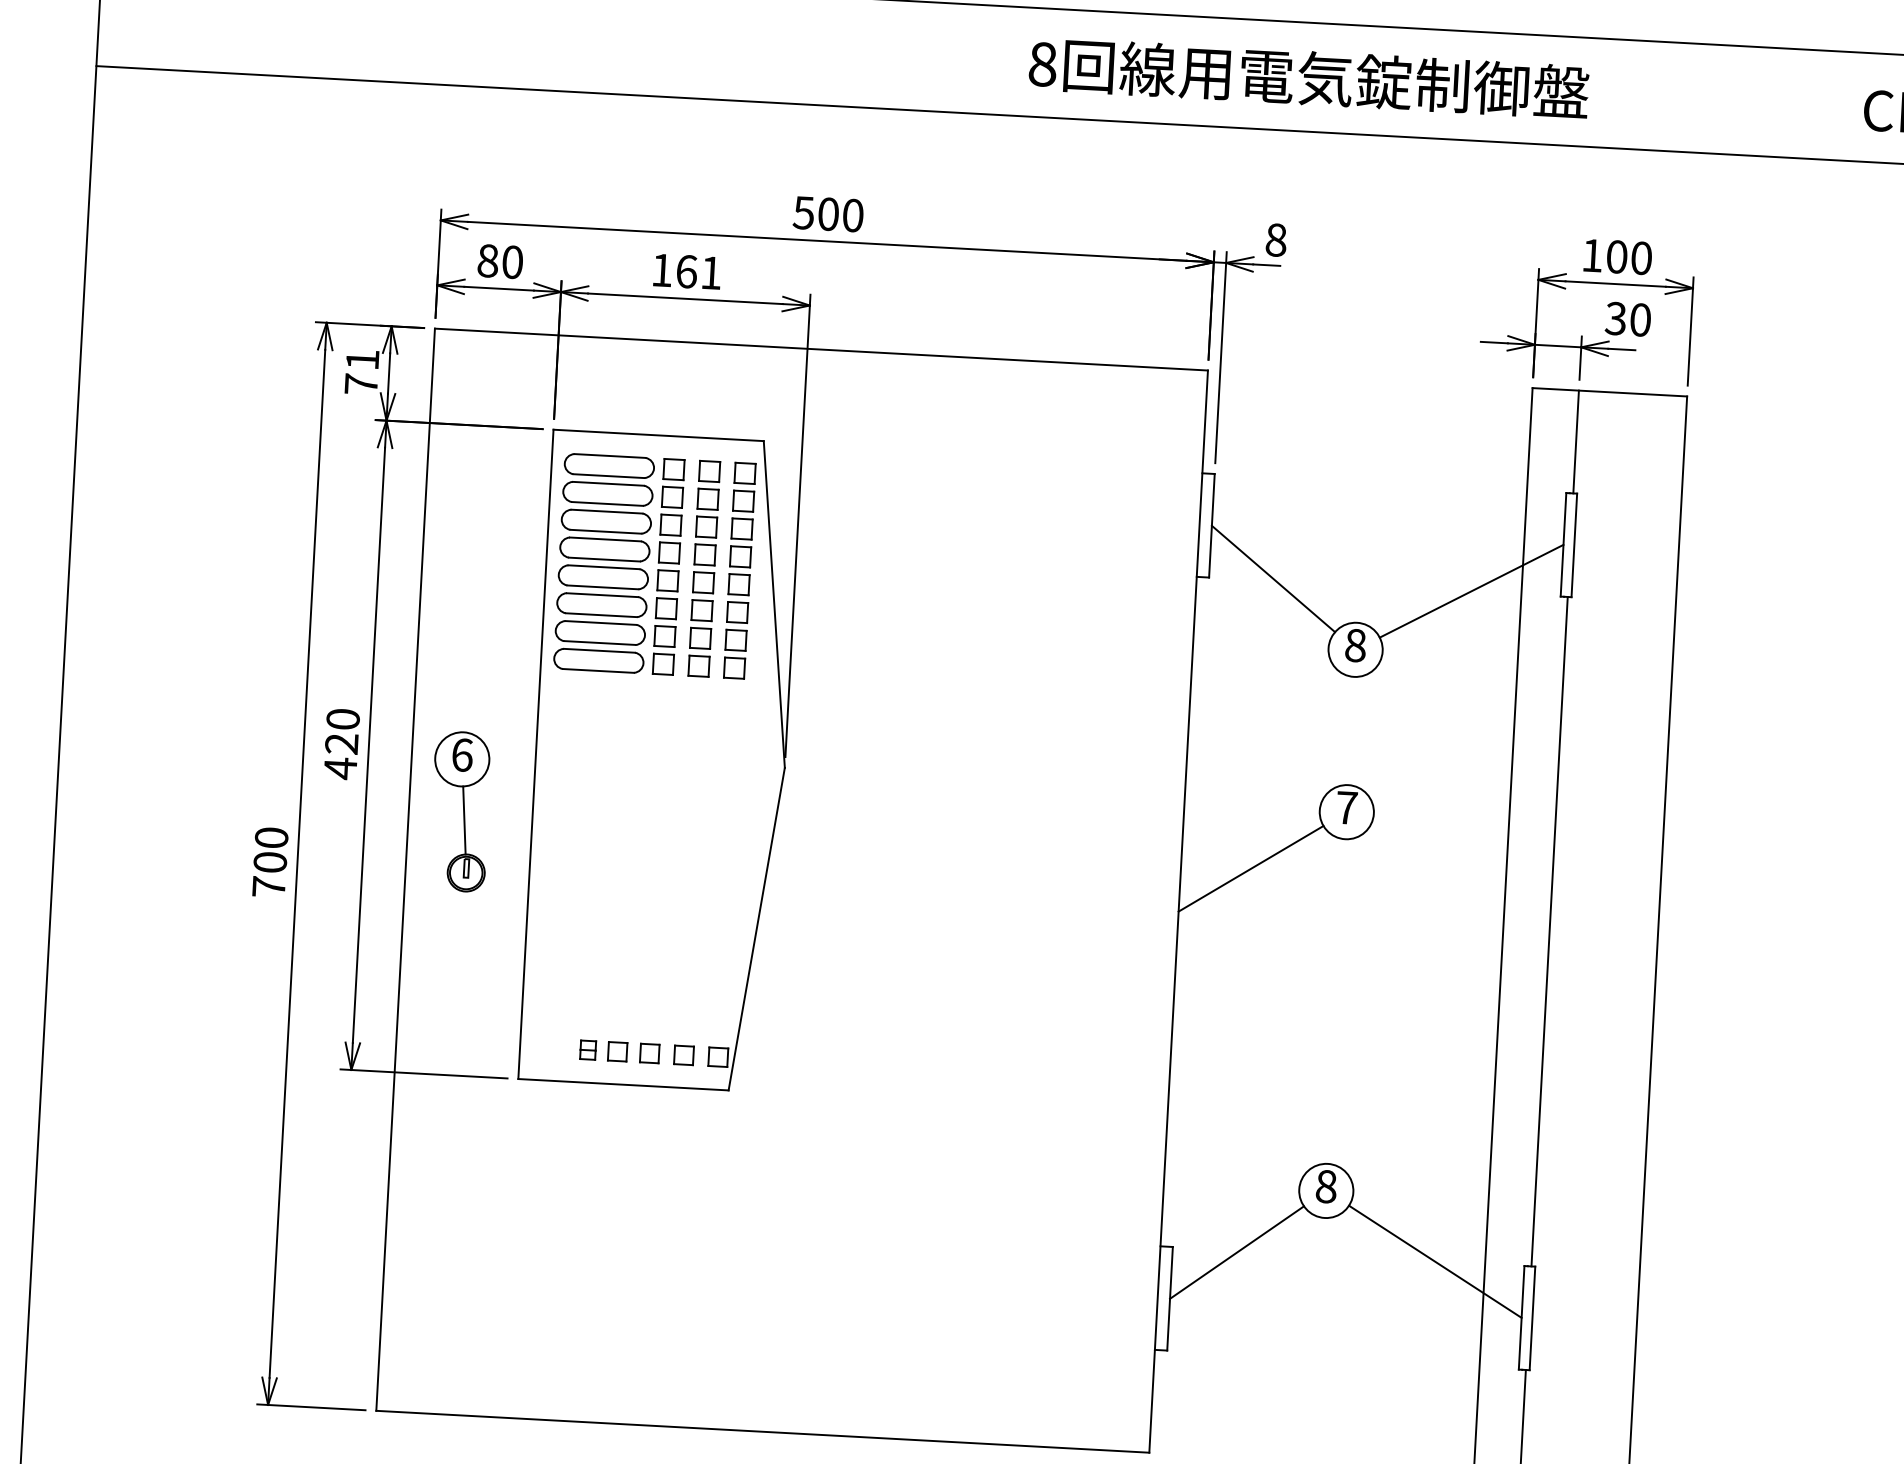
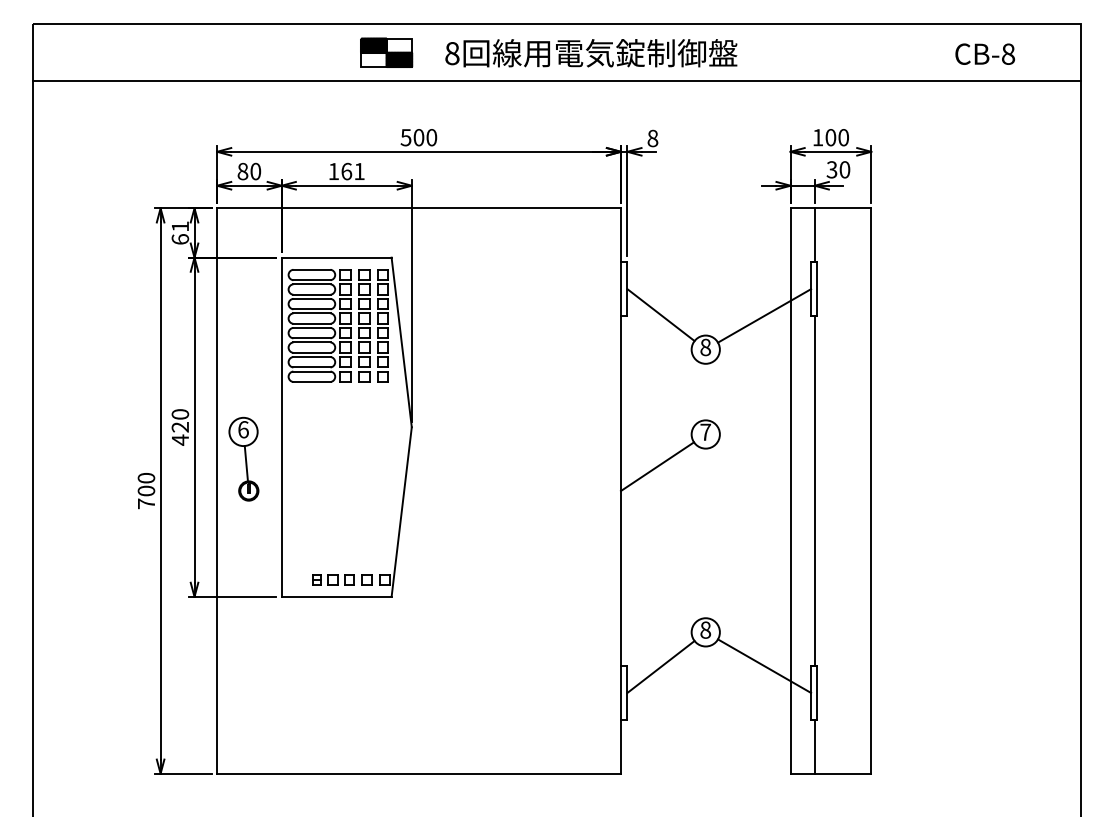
part: (775, 47) -> (386, 52), added
text: (1309, 78) -> (591, 53), moved
text: (361, 384) -> (180, 239), 71 -> 61

